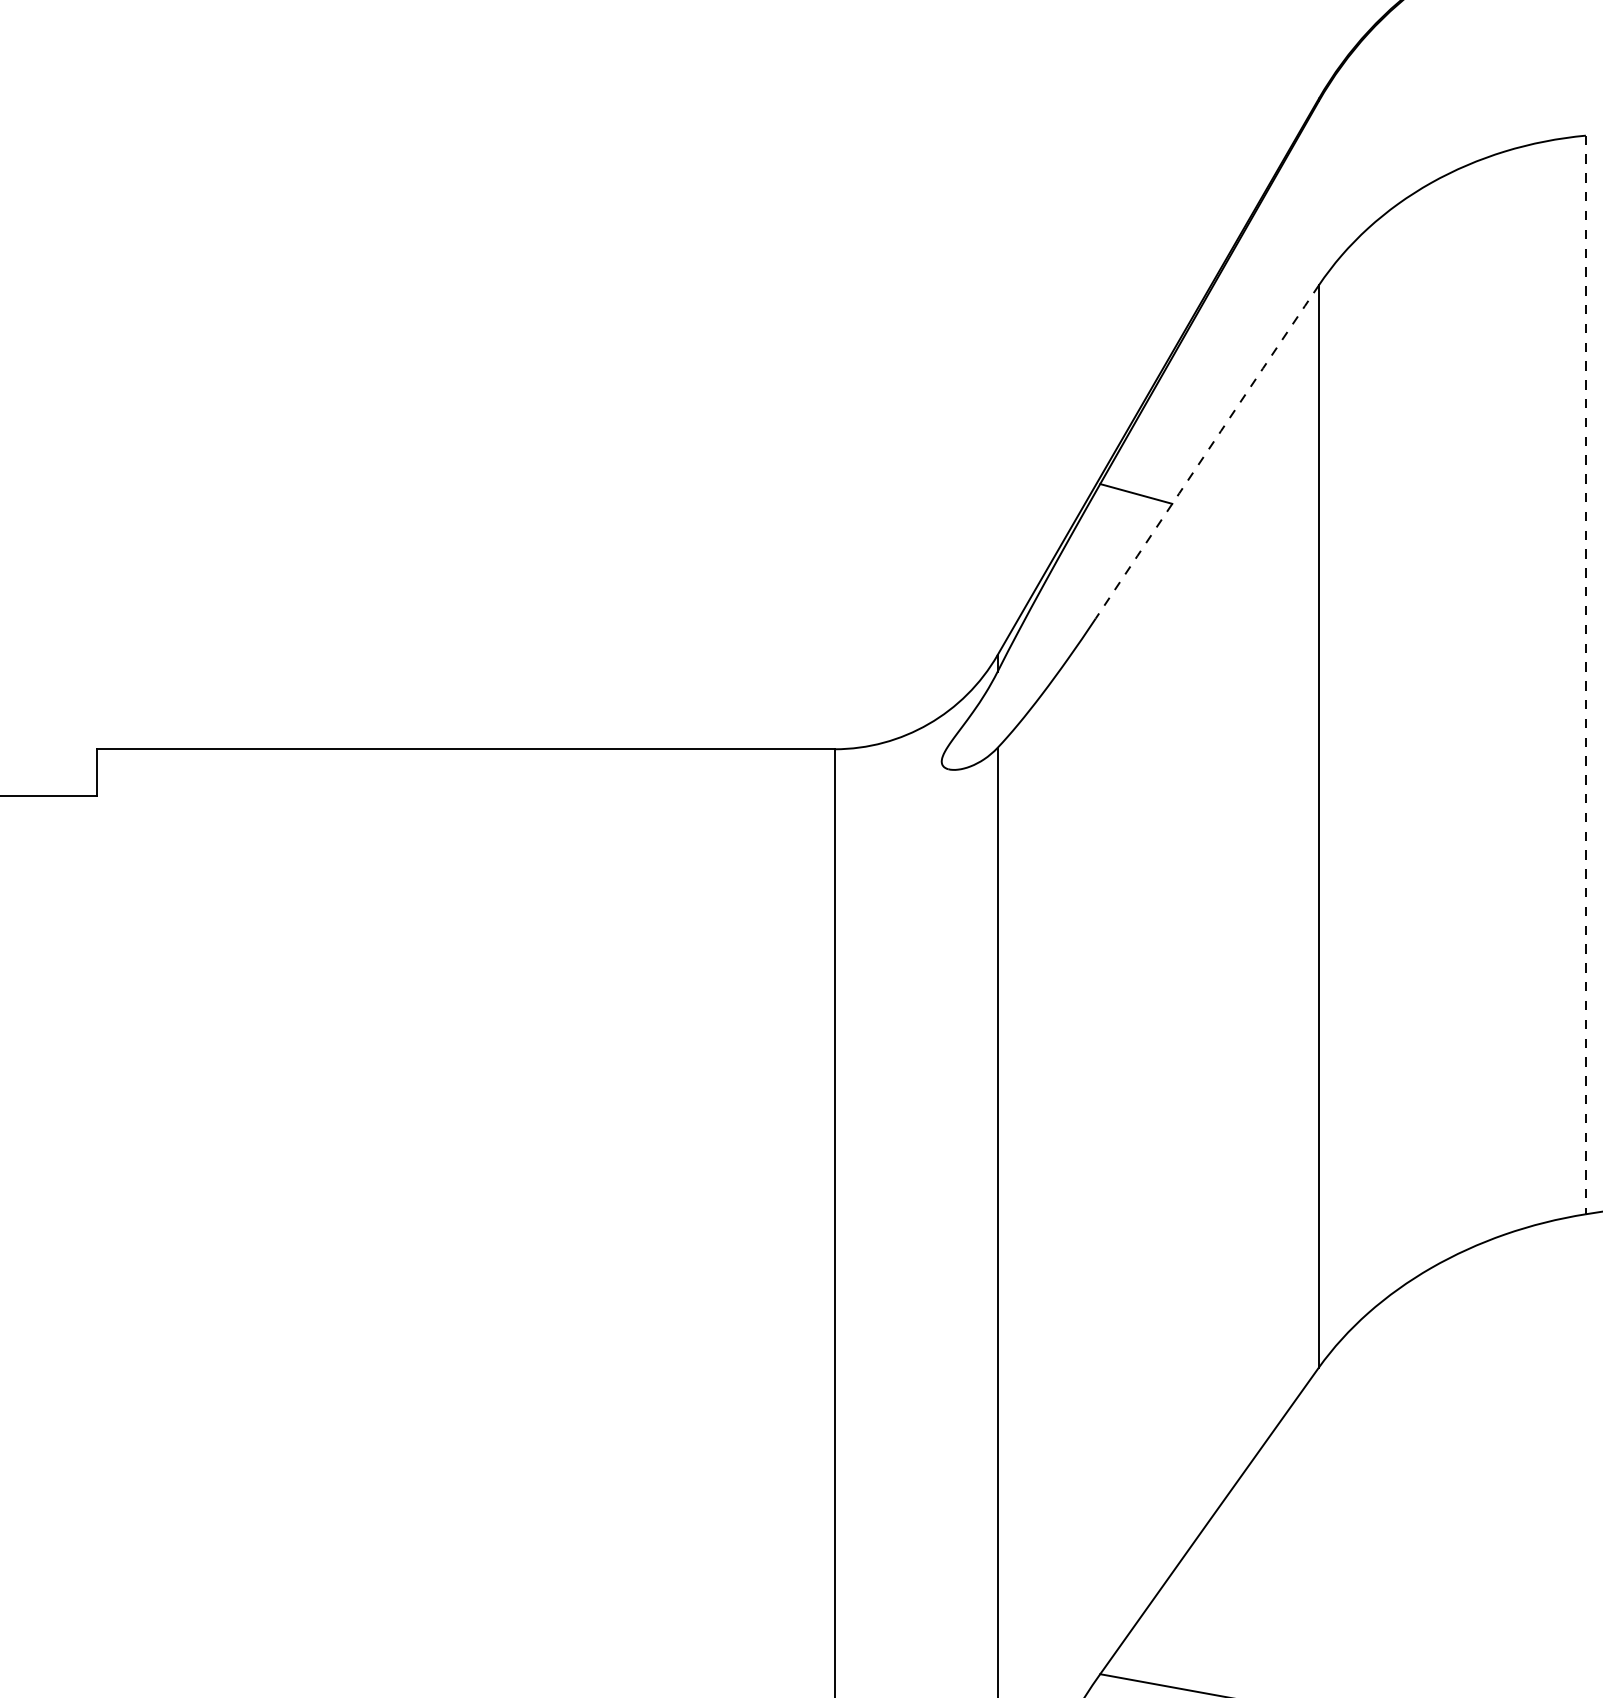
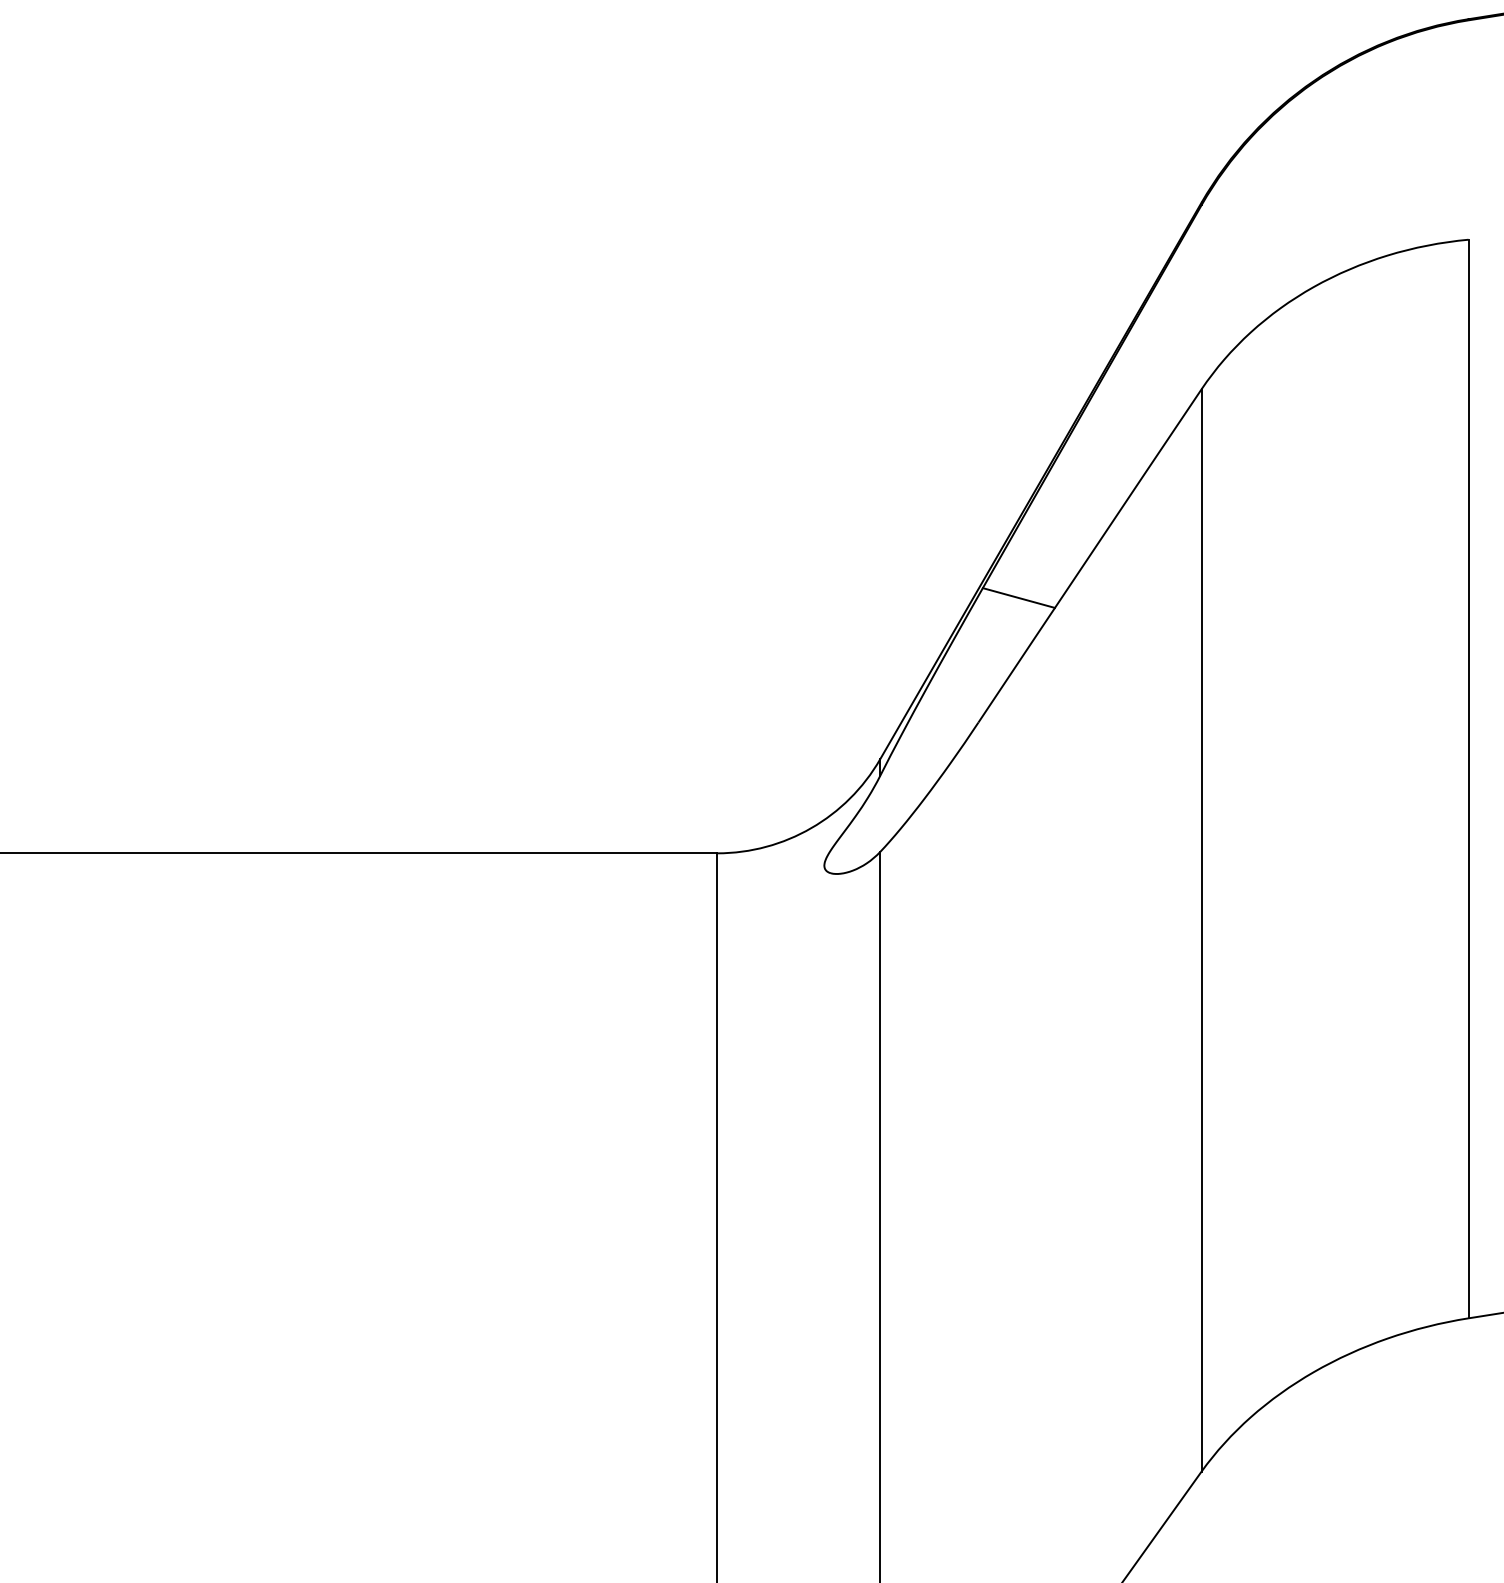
arc: (1207, 451) -> (1090, 555), dashed -> solid
line: (1585, 675) -> (1468, 779), dashed -> solid

